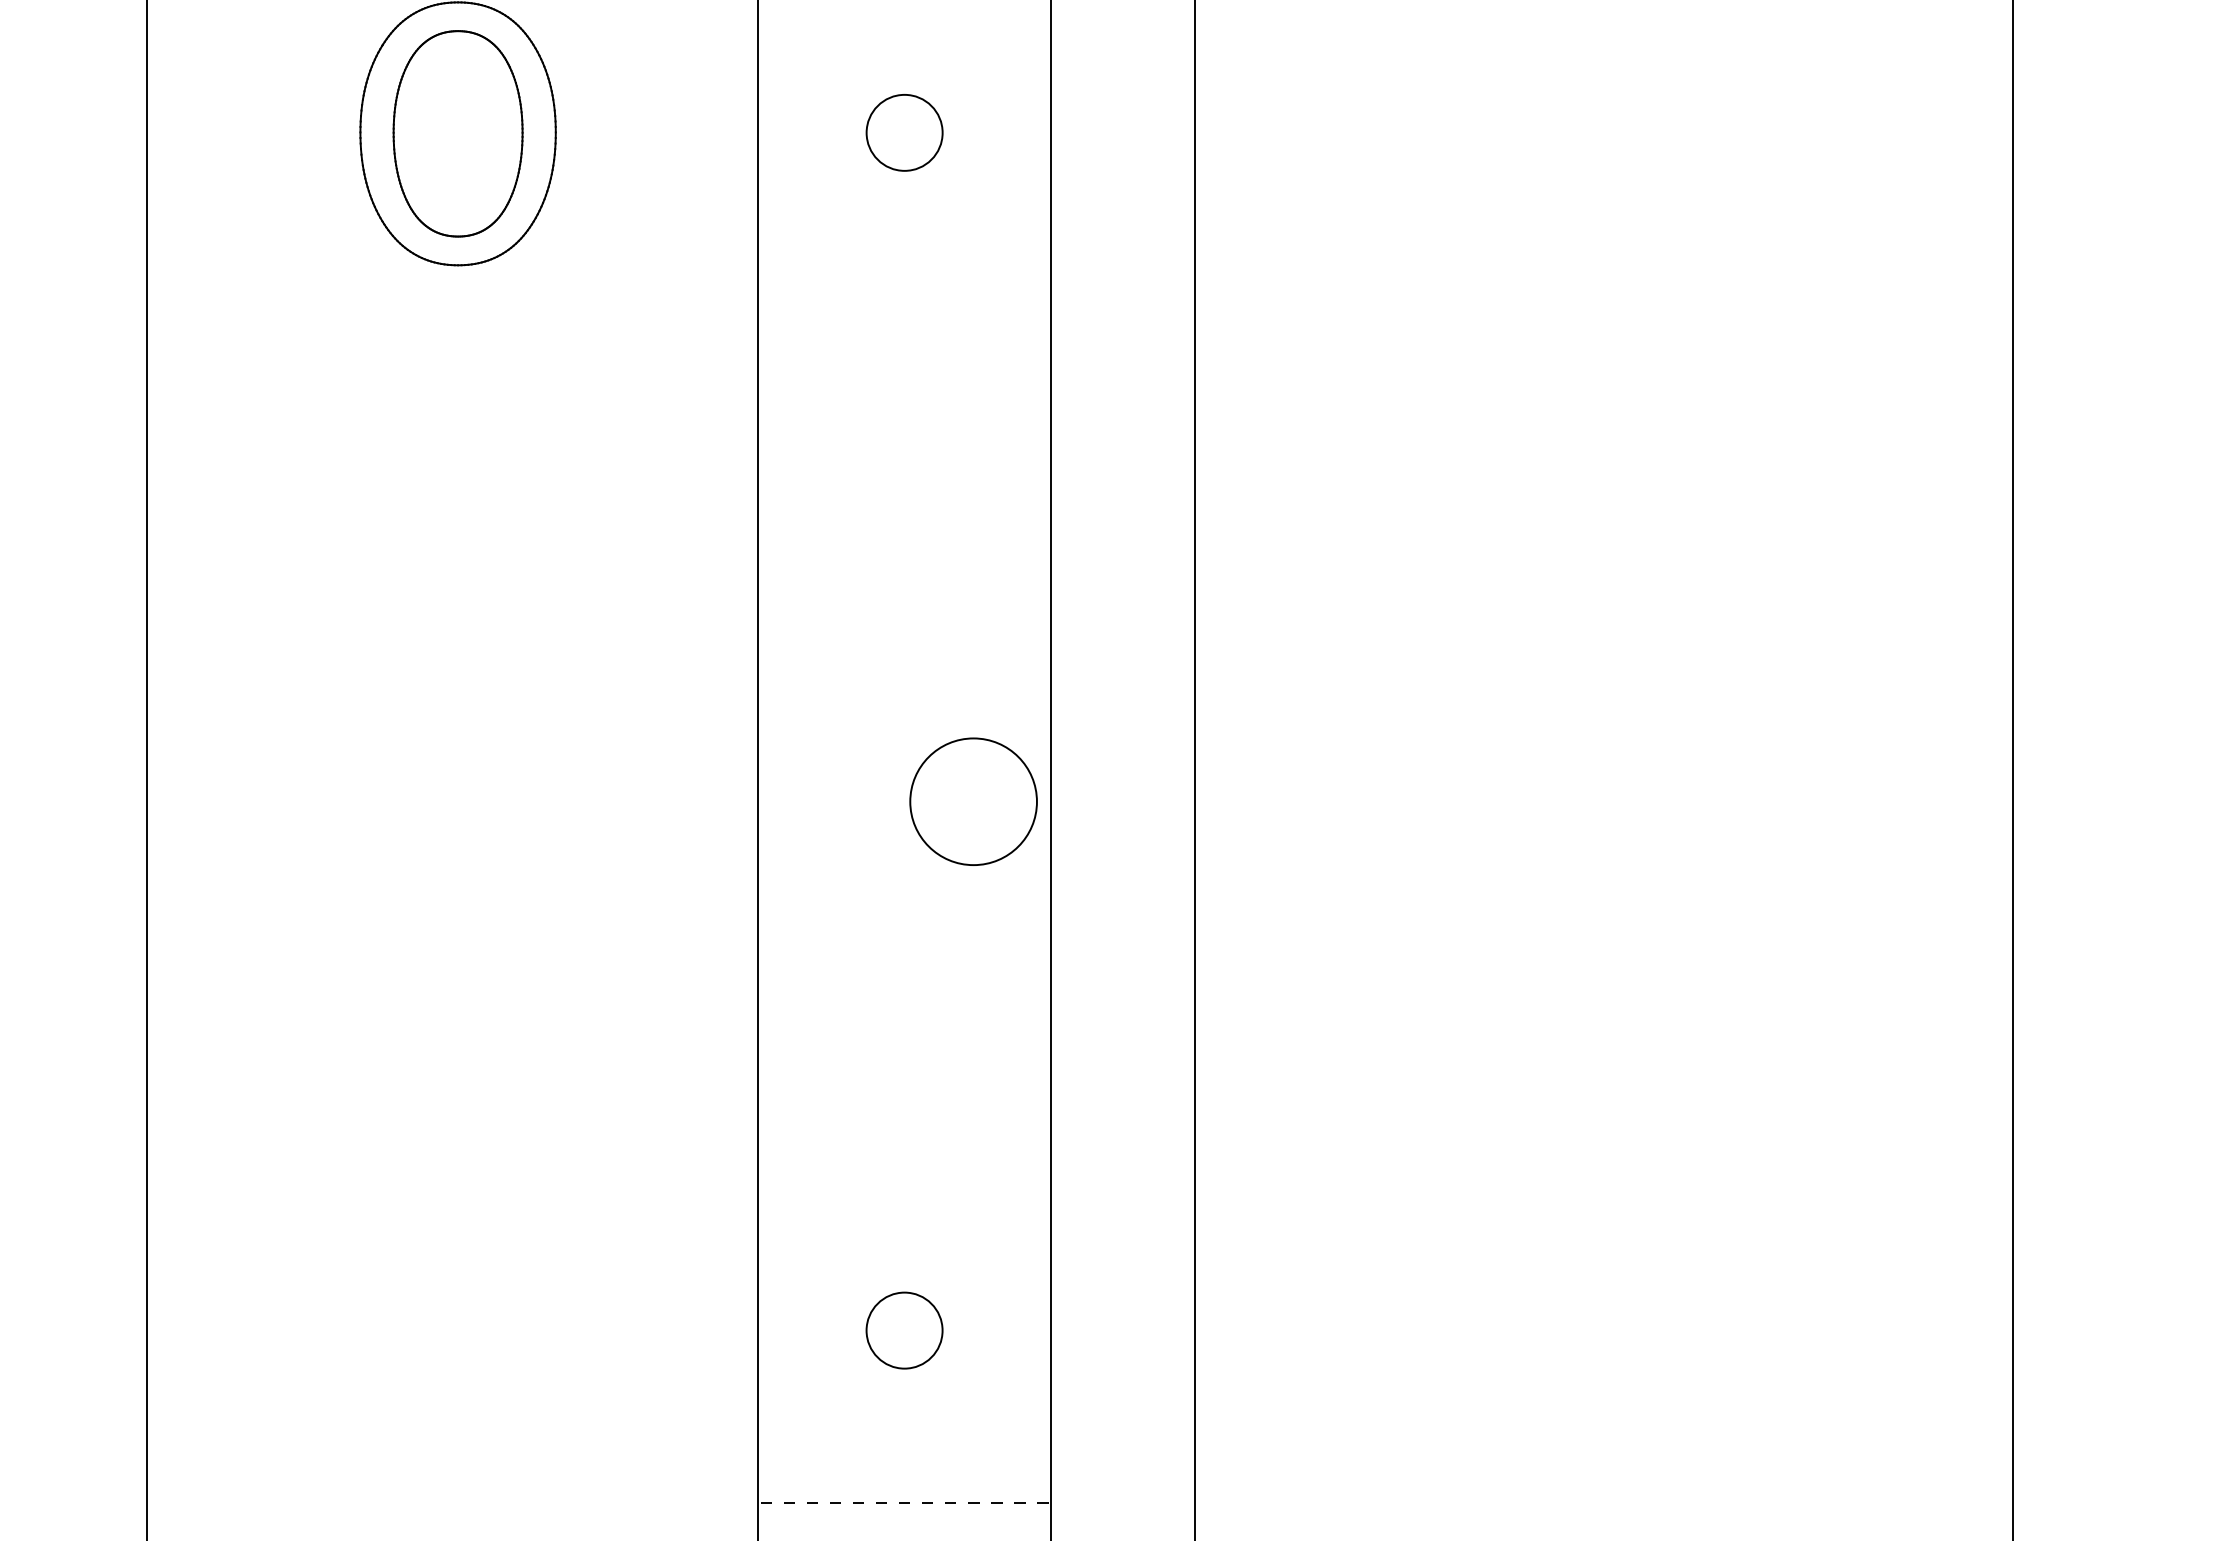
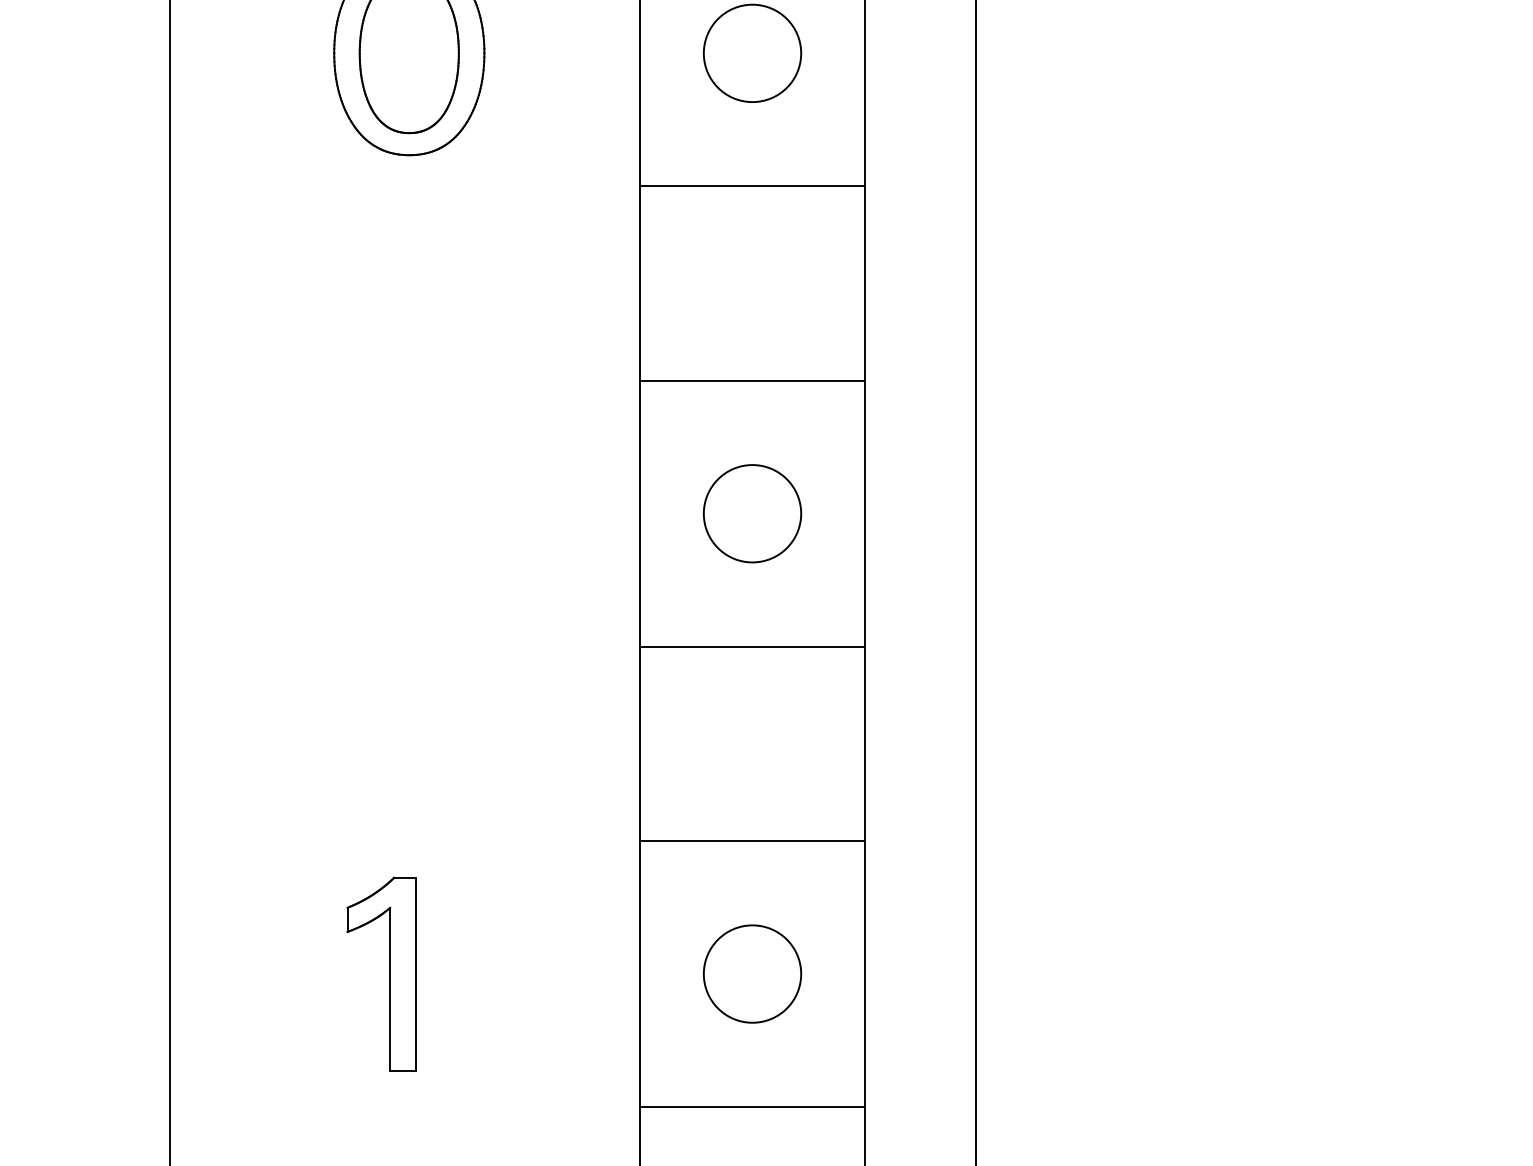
circle: (904, 132) -> (752, 53), size x1.67
line: (904, 305) -> (752, 186), added
line: (904, 559) -> (752, 381), added
circle: (973, 801) -> (752, 513), moved
line: (904, 904) -> (752, 646), added
line: (904, 1157) -> (752, 840), added
part: (432, 1330) -> (389, 973), added
circle: (904, 1330) -> (752, 973), size x1.67
line: (904, 1503) -> (752, 1106), dashed -> solid

